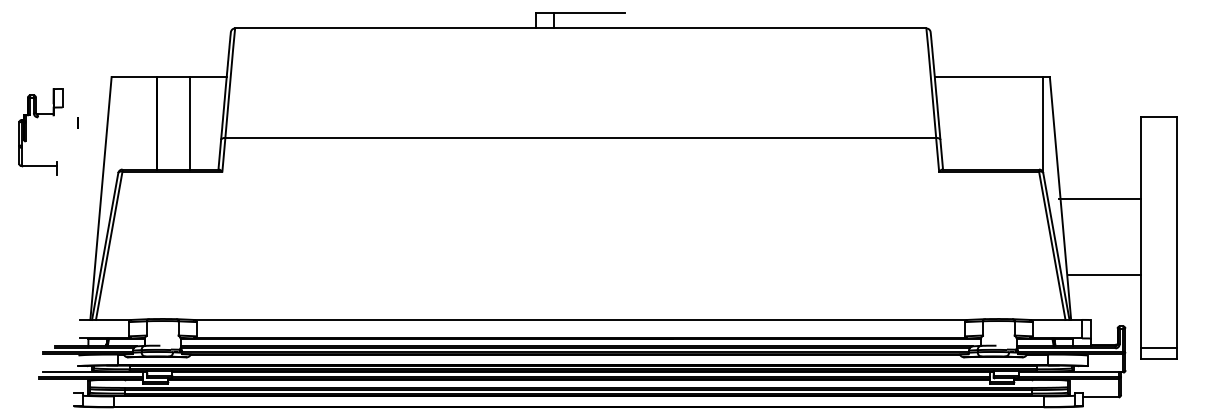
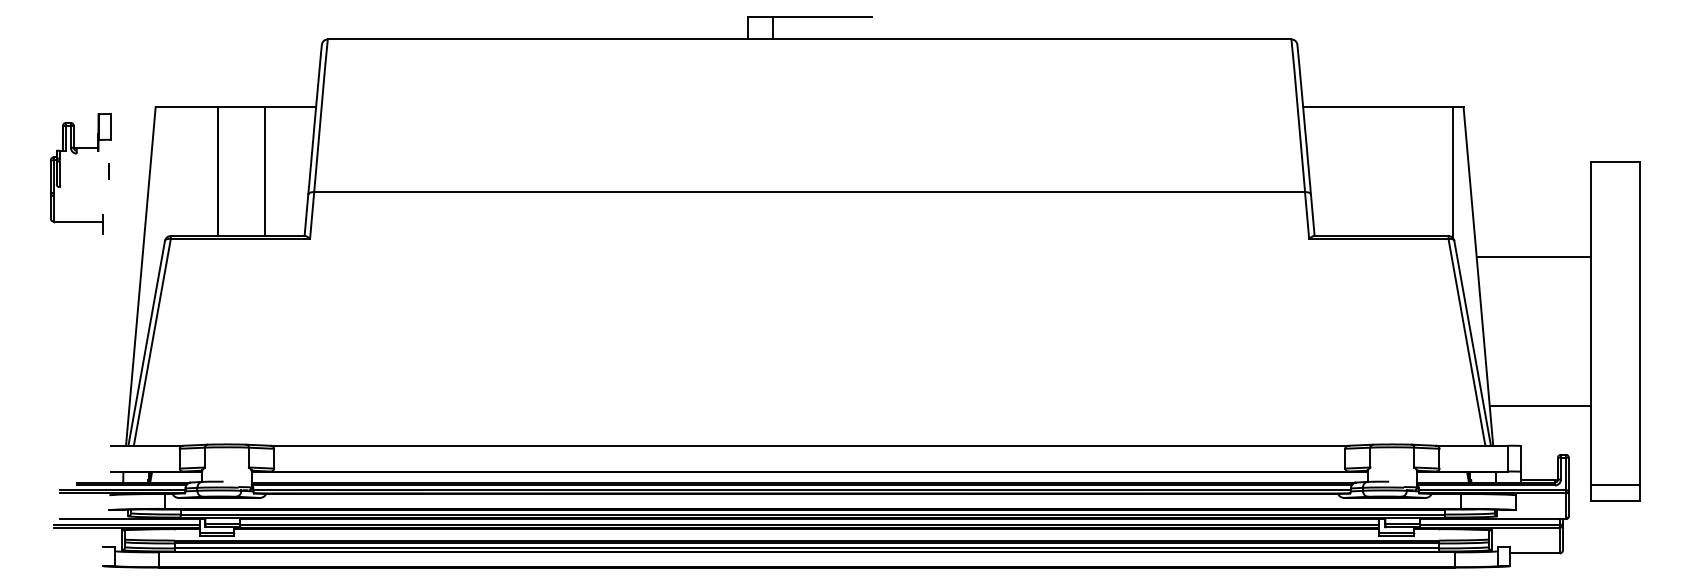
part: (37, 118) -> (76, 155), moved
line: (1100, 198) -> (1534, 256), moved
line: (1104, 275) -> (1539, 406), moved

